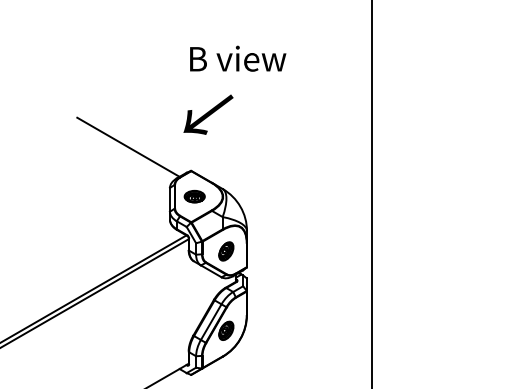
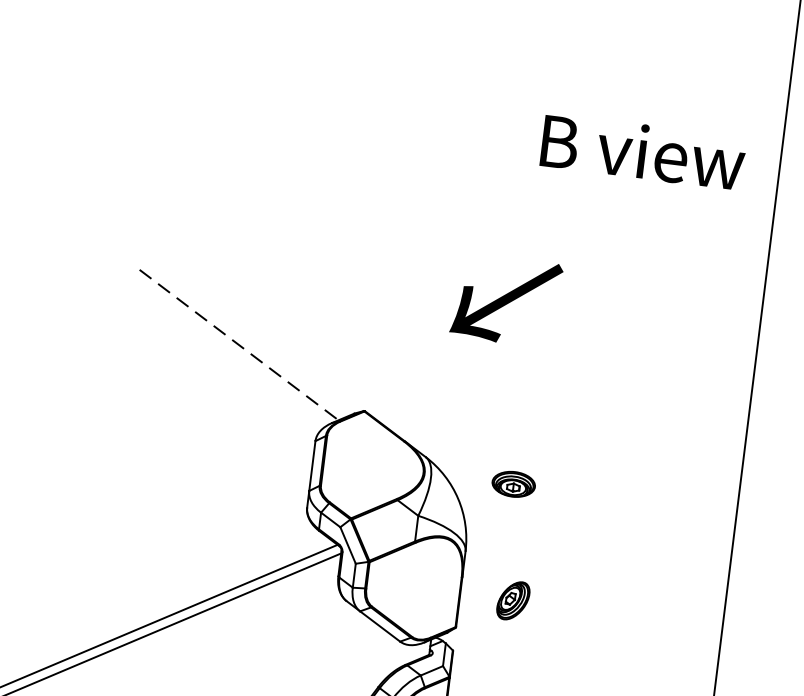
text: (238, 58) -> (644, 151), moved
text: (208, 114) -> (506, 300), moved
line: (128, 147) -> (239, 345), solid -> dashed
part: (194, 196) -> (513, 483), moved
part: (226, 251) -> (513, 600), moved

